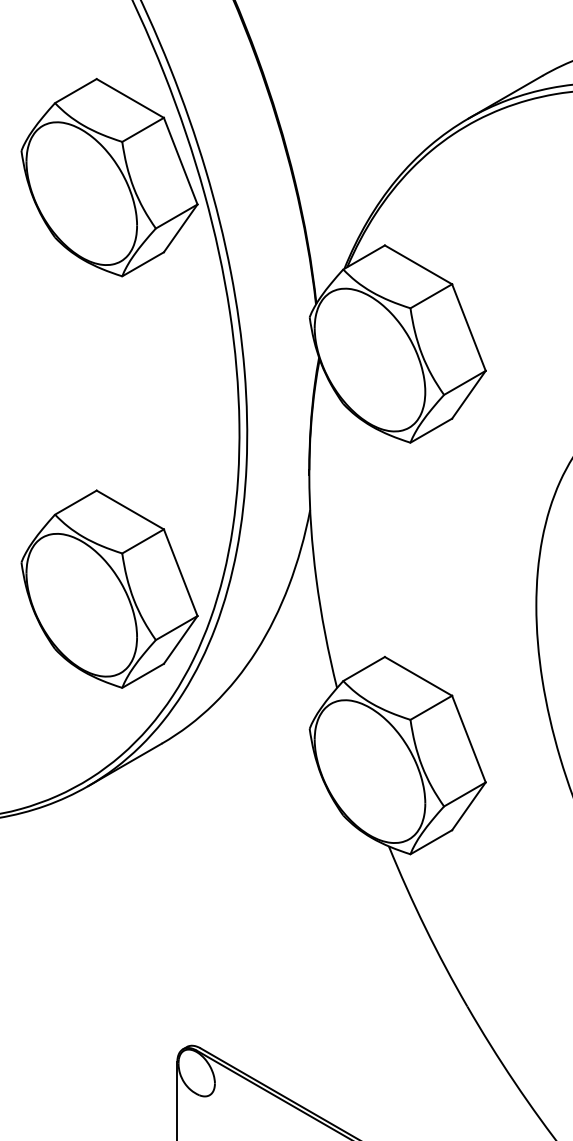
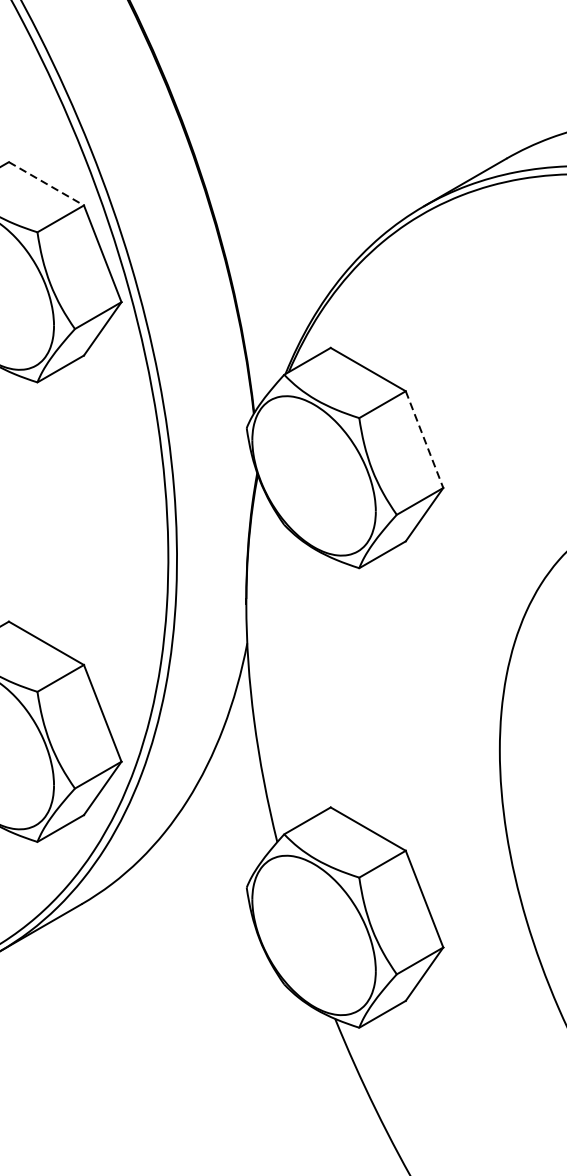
line: (130, 98) -> (46, 183), solid -> dashed
line: (469, 328) -> (425, 440), solid -> dashed

